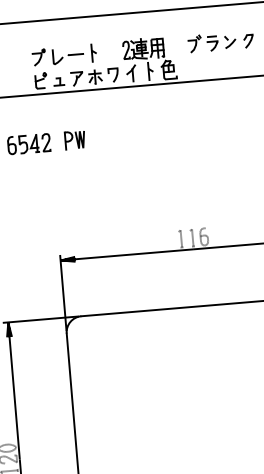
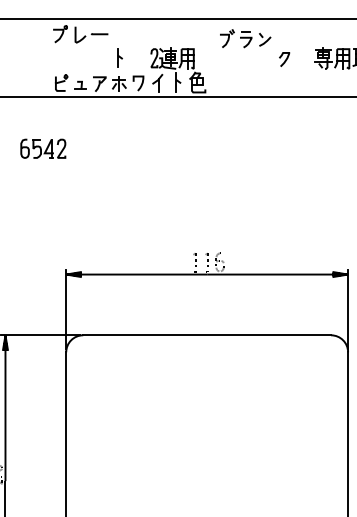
part: (211, 42) -> (245, 38), moved
part: (57, 56) -> (80, 34), moved
part: (75, 140) -> (92, 148), removed

